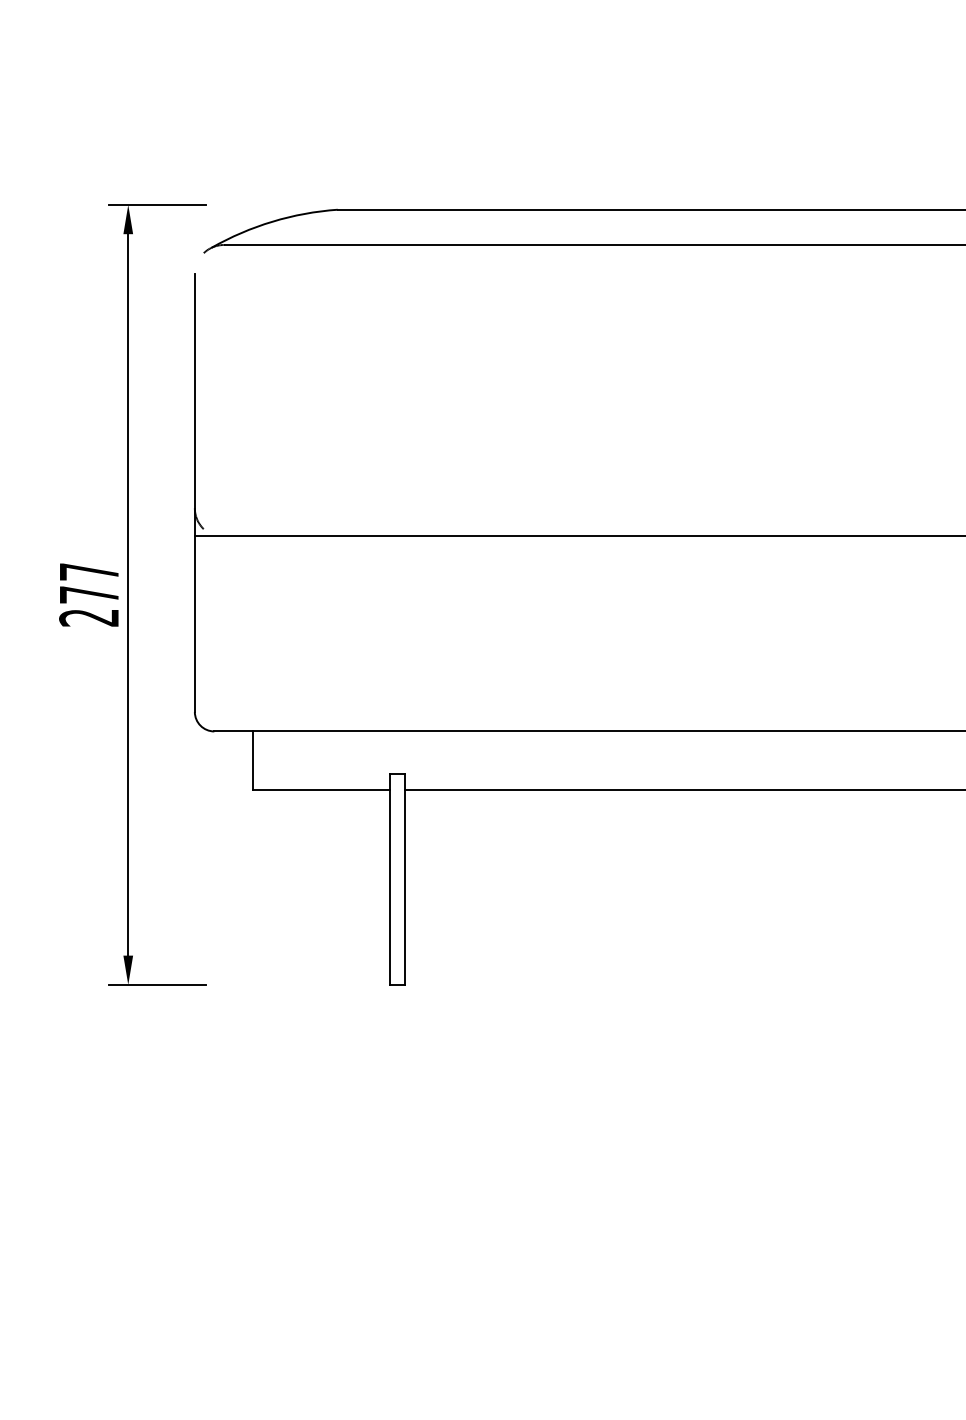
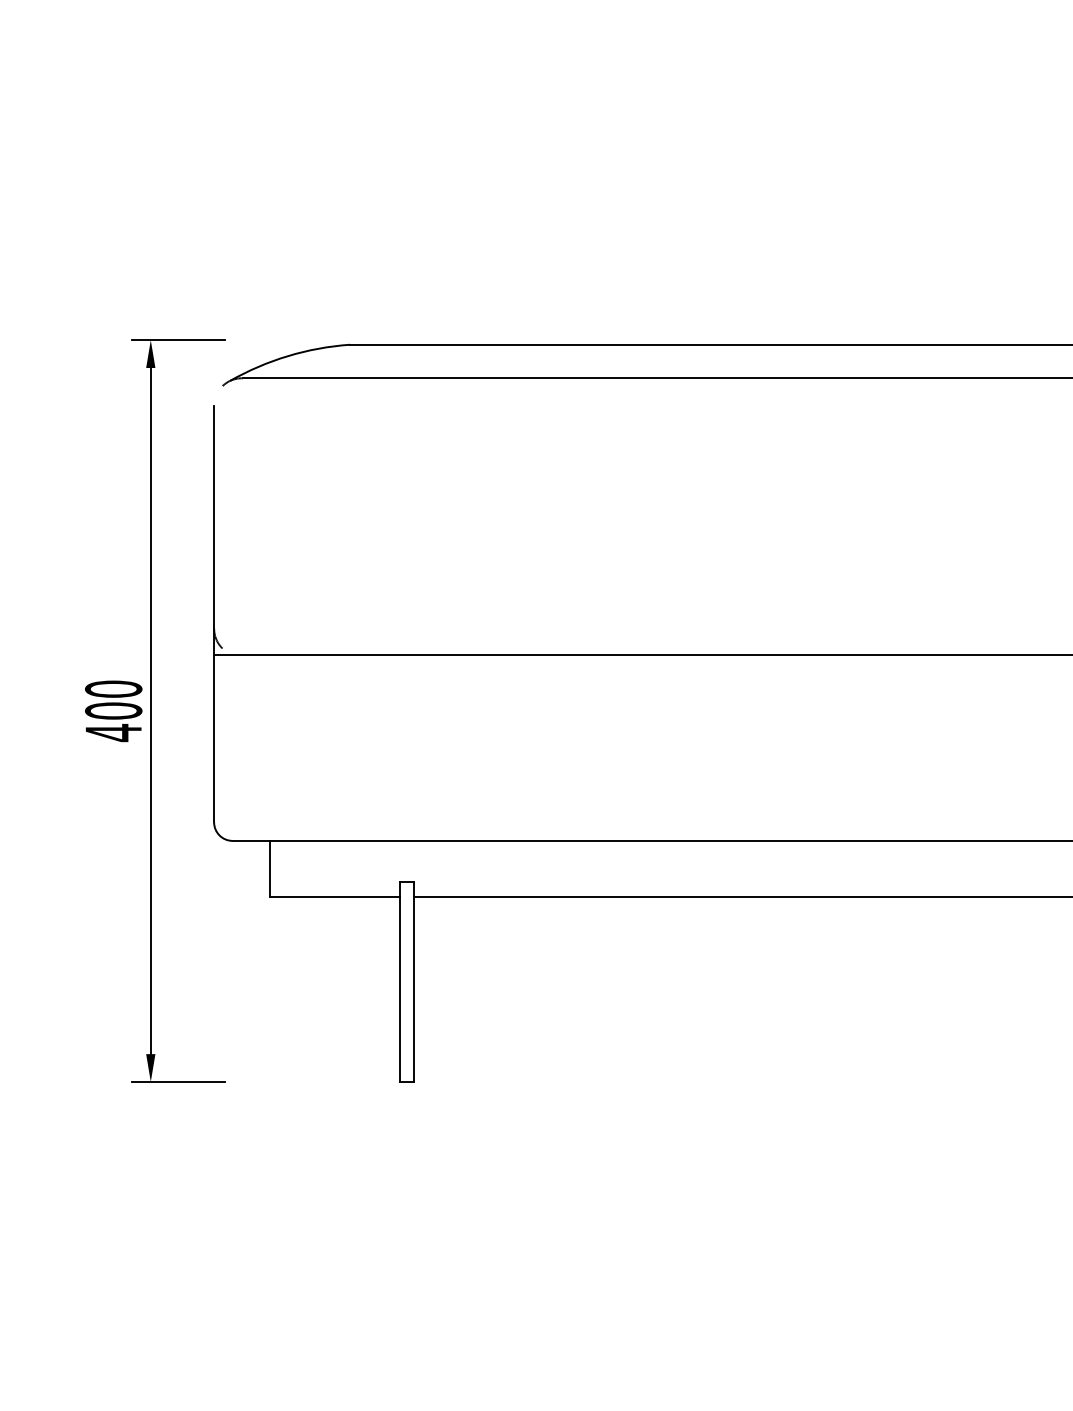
text: (89, 595) -> (113, 711), 277 -> 400

